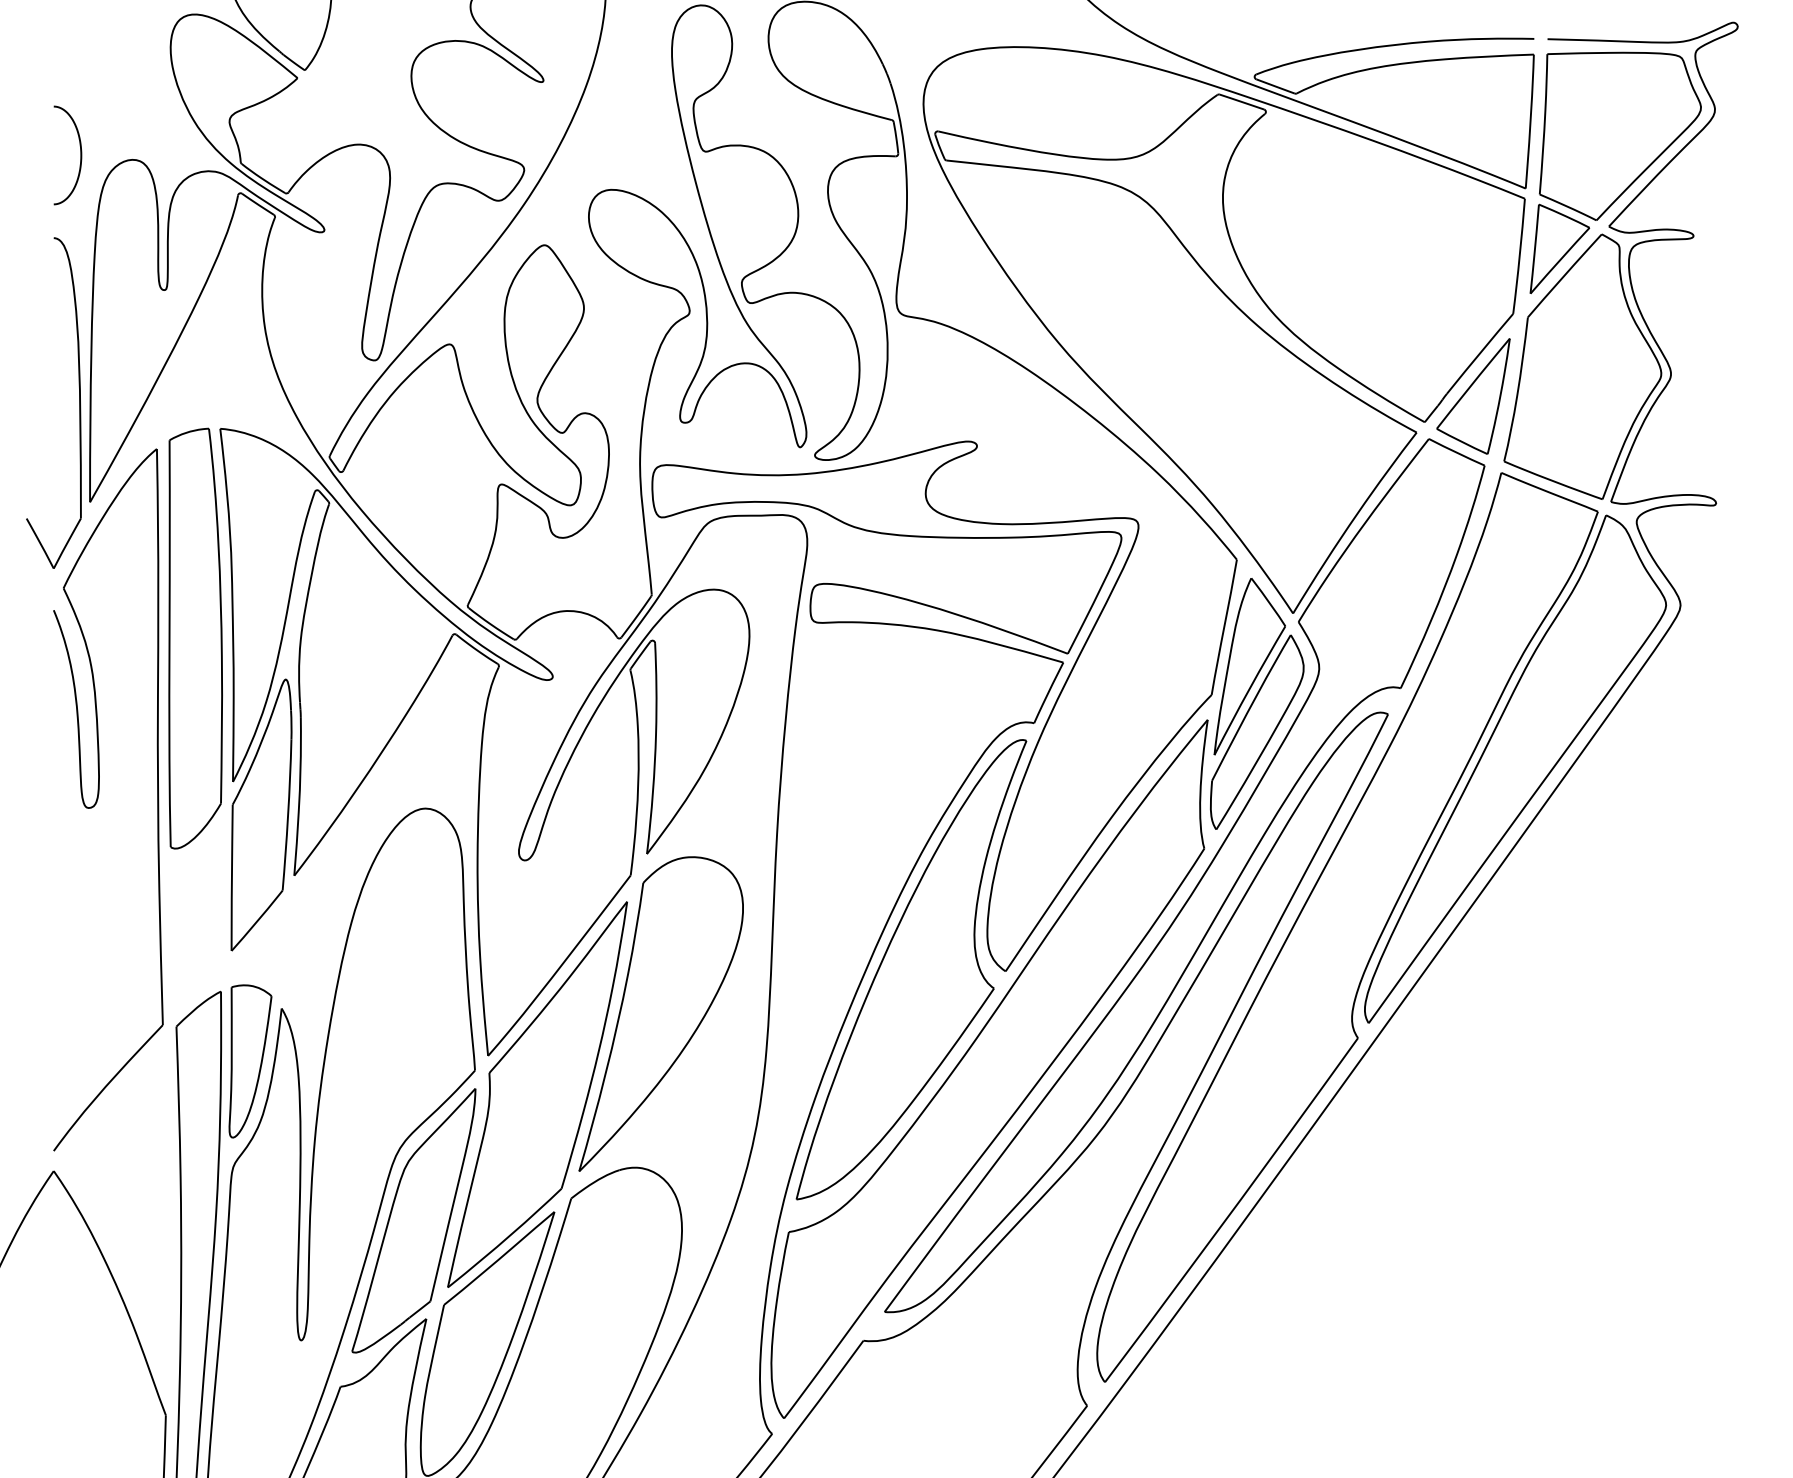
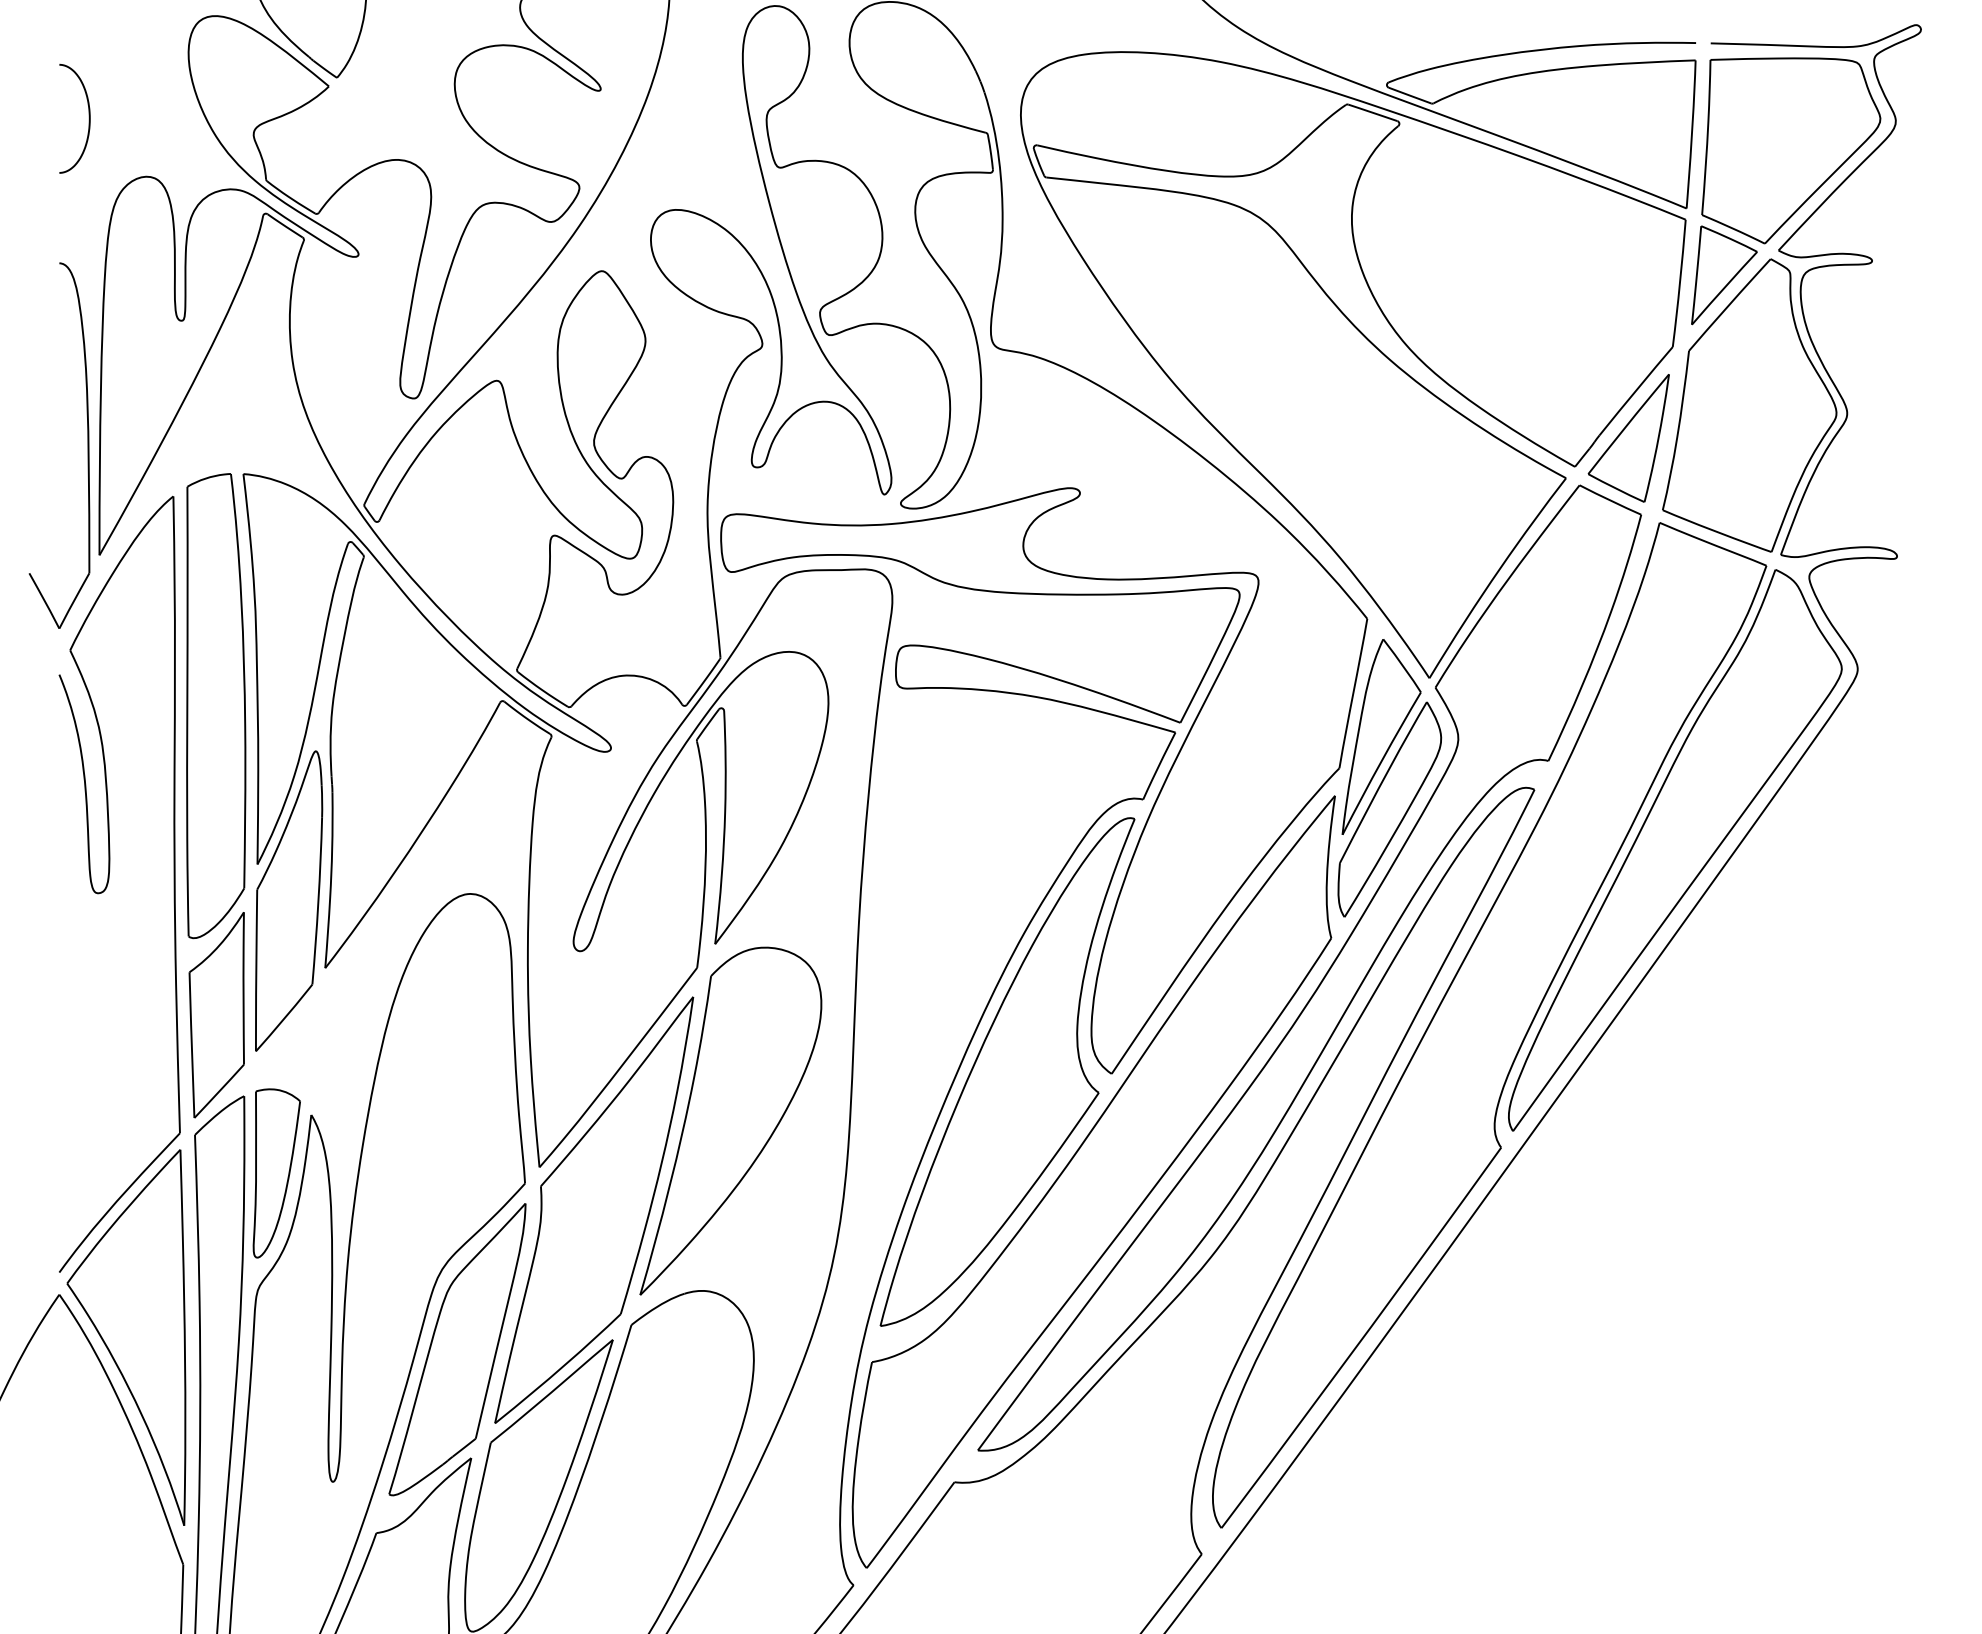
curve: (80, 155) -> (88, 118), moved
part: (195, 918) -> (216, 1015), added
part: (114, 1209) -> (126, 1337), added

